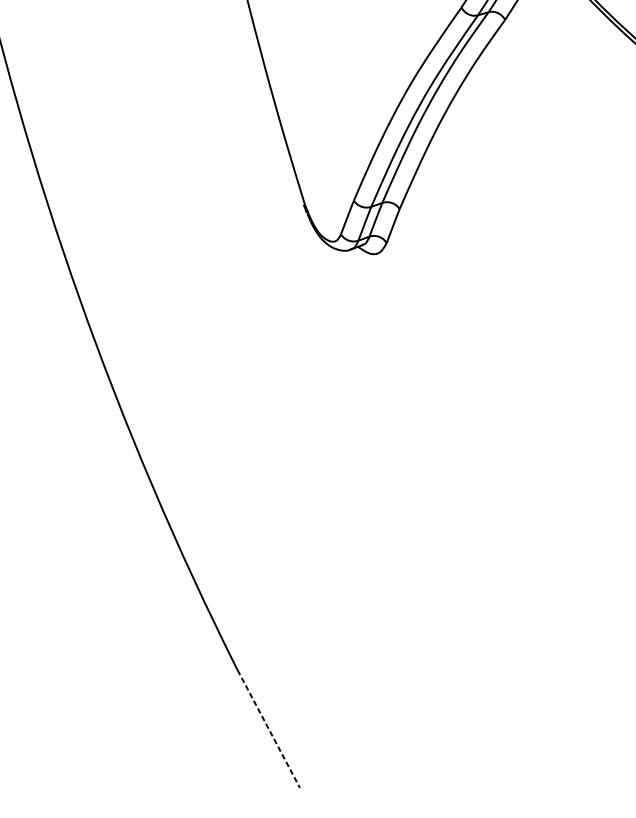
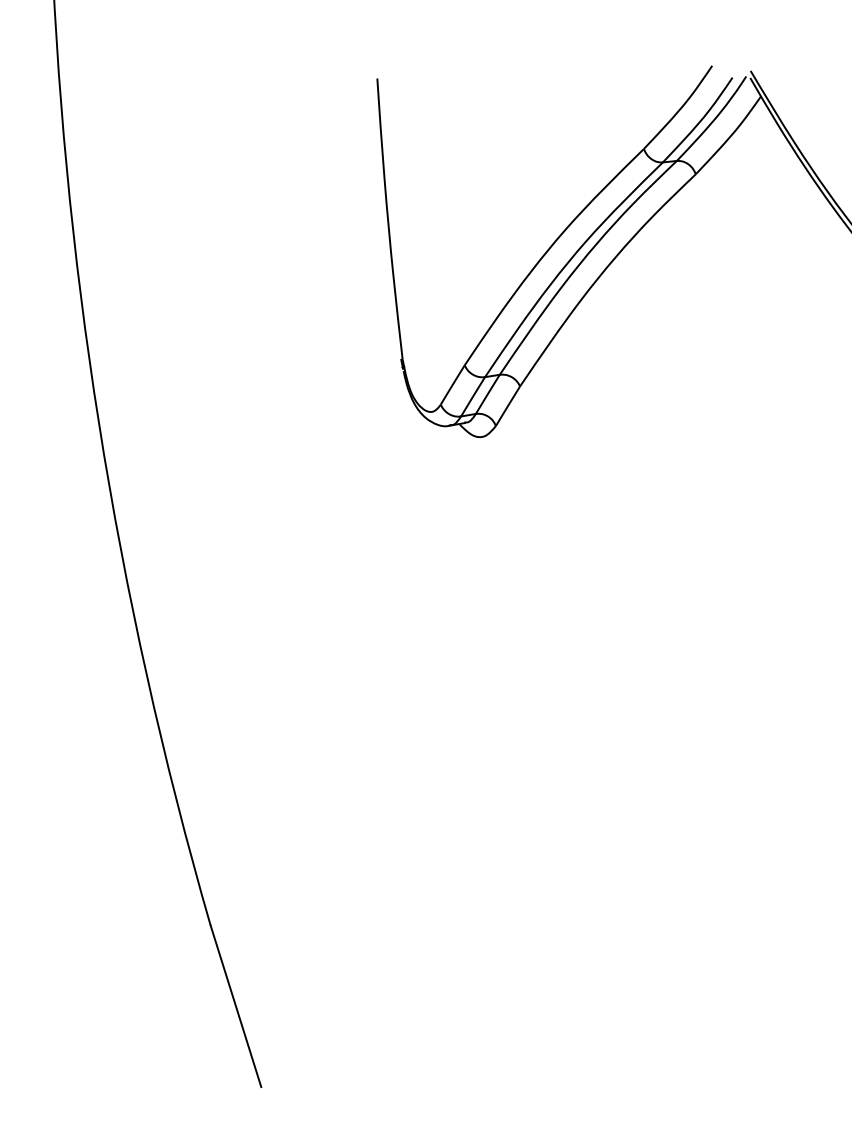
line: (268, 729) -> (235, 1006), dashed -> solid

